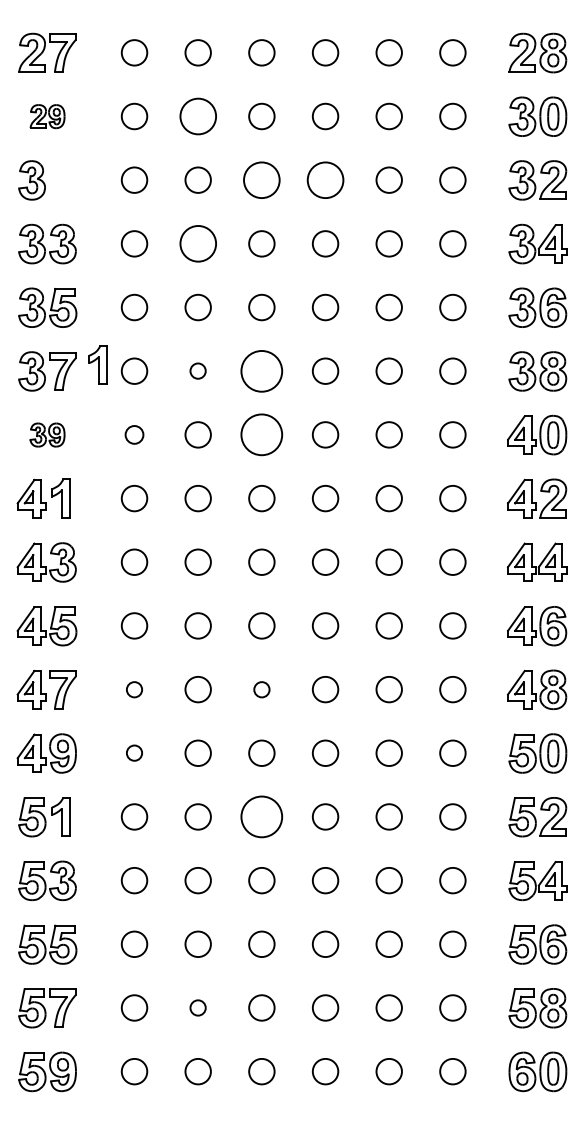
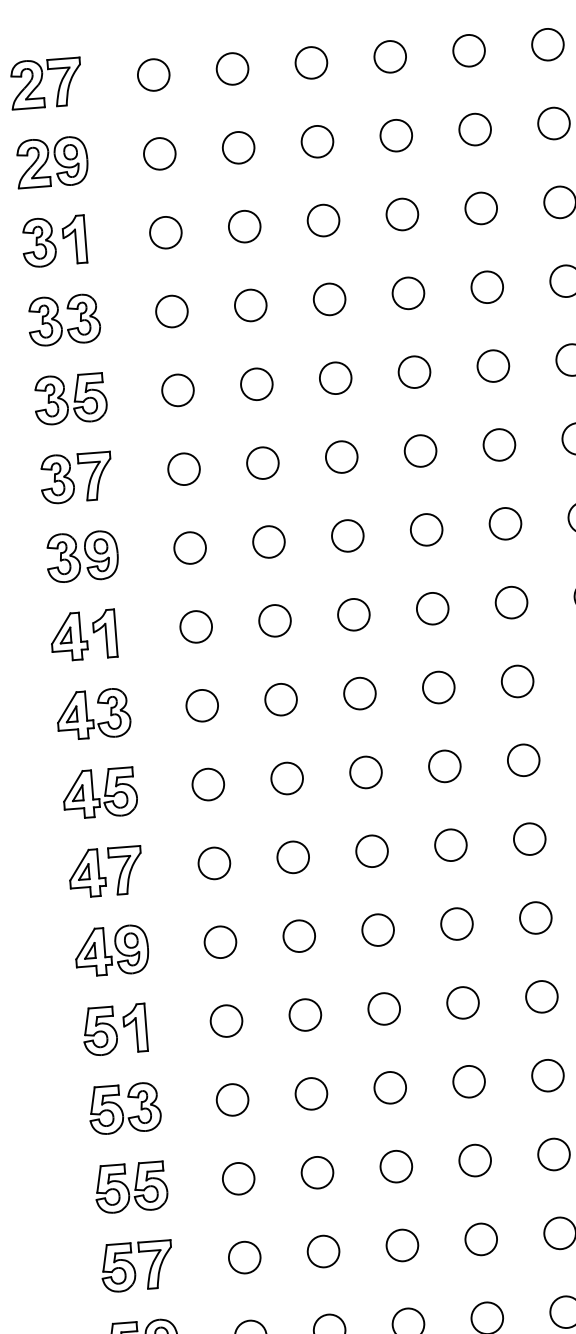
part: (47, 116) -> (52, 162), size x1.67
circle: (197, 116) -> (237, 147), size x0.71
circle: (261, 179) -> (323, 219), size x0.71
circle: (325, 179) -> (402, 213), size x0.71
circle: (197, 243) -> (249, 305), size x0.71
part: (97, 364) -> (74, 238), moved
circle: (197, 370) -> (261, 462), size x1.67
circle: (261, 370) -> (341, 456), size x0.62
part: (47, 434) -> (82, 555), size x1.67
circle: (134, 434) -> (190, 547), size x1.43
circle: (261, 434) -> (347, 535), size x0.62
circle: (134, 689) -> (214, 863), size x1.67
circle: (261, 689) -> (371, 851), size x1.67
circle: (134, 752) -> (220, 941), size x1.67
circle: (261, 816) -> (383, 1008), size x0.62
circle: (197, 1007) -> (322, 1251), size x1.67

